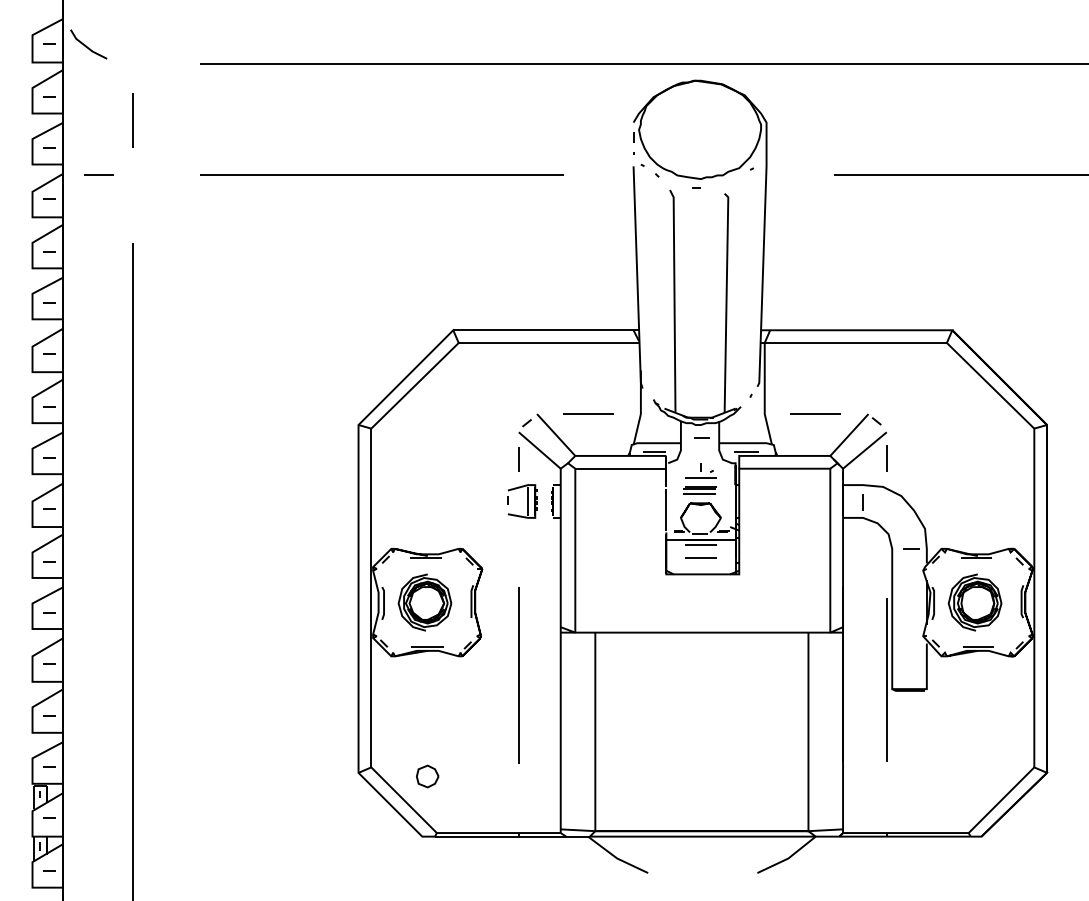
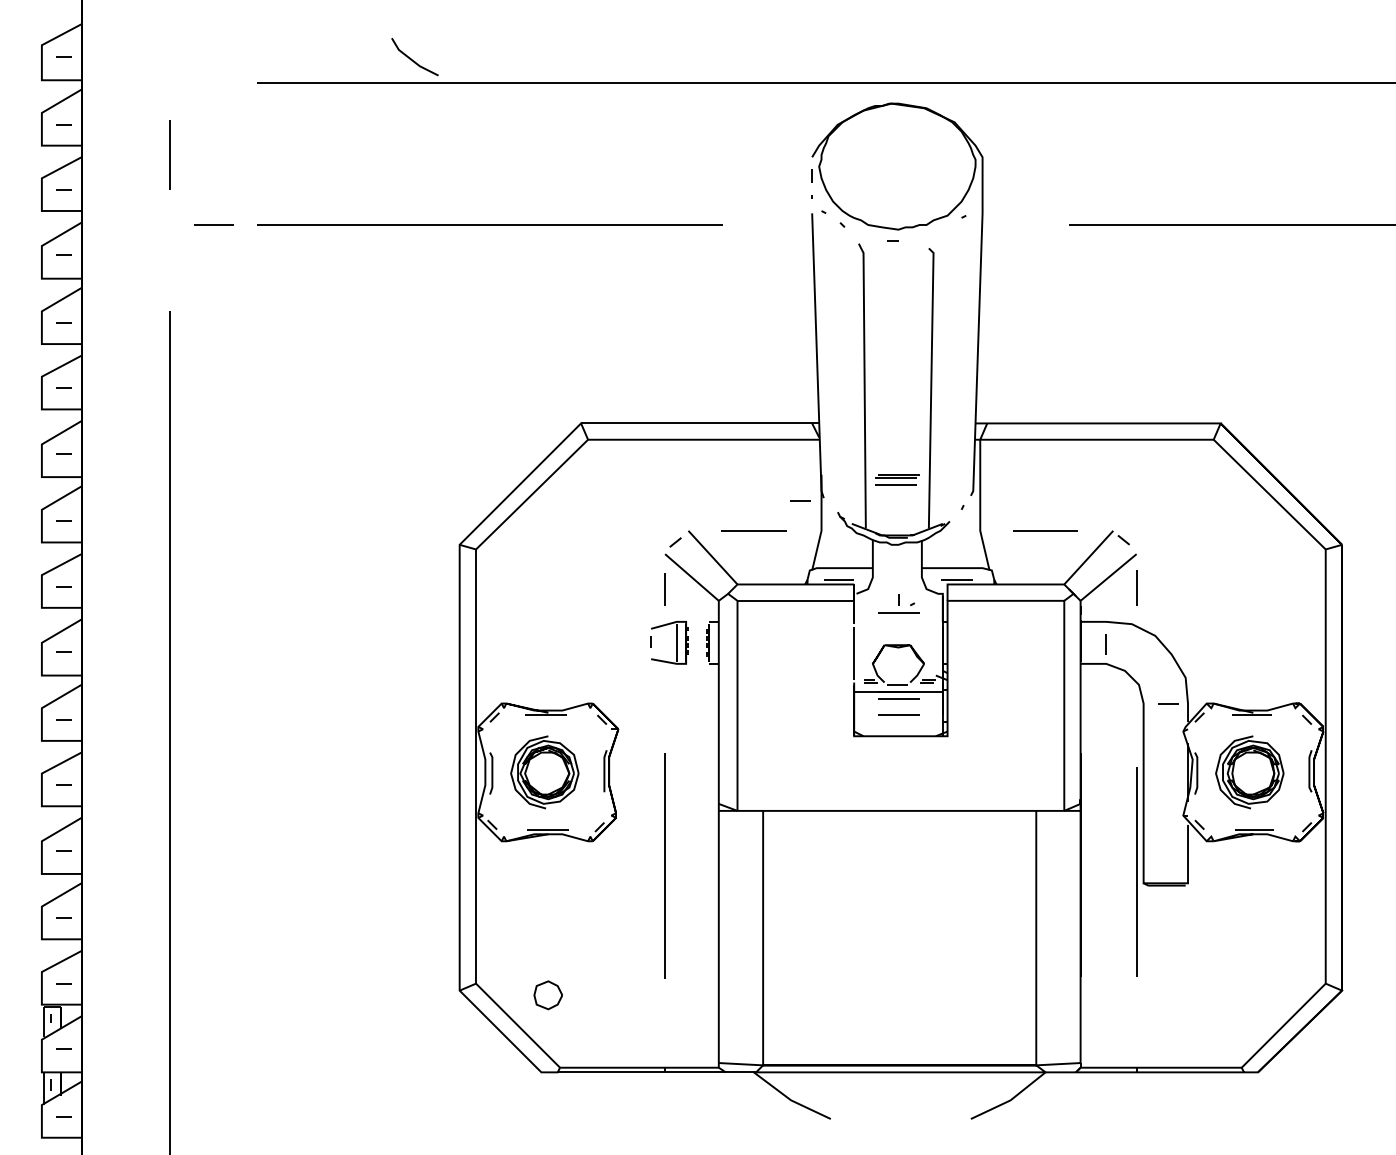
line: (86, 46) -> (412, 59), moved
line: (98, 175) -> (213, 224), moved
line: (701, 437) -> (800, 500), moved
part: (700, 490) -> (897, 479), moved

